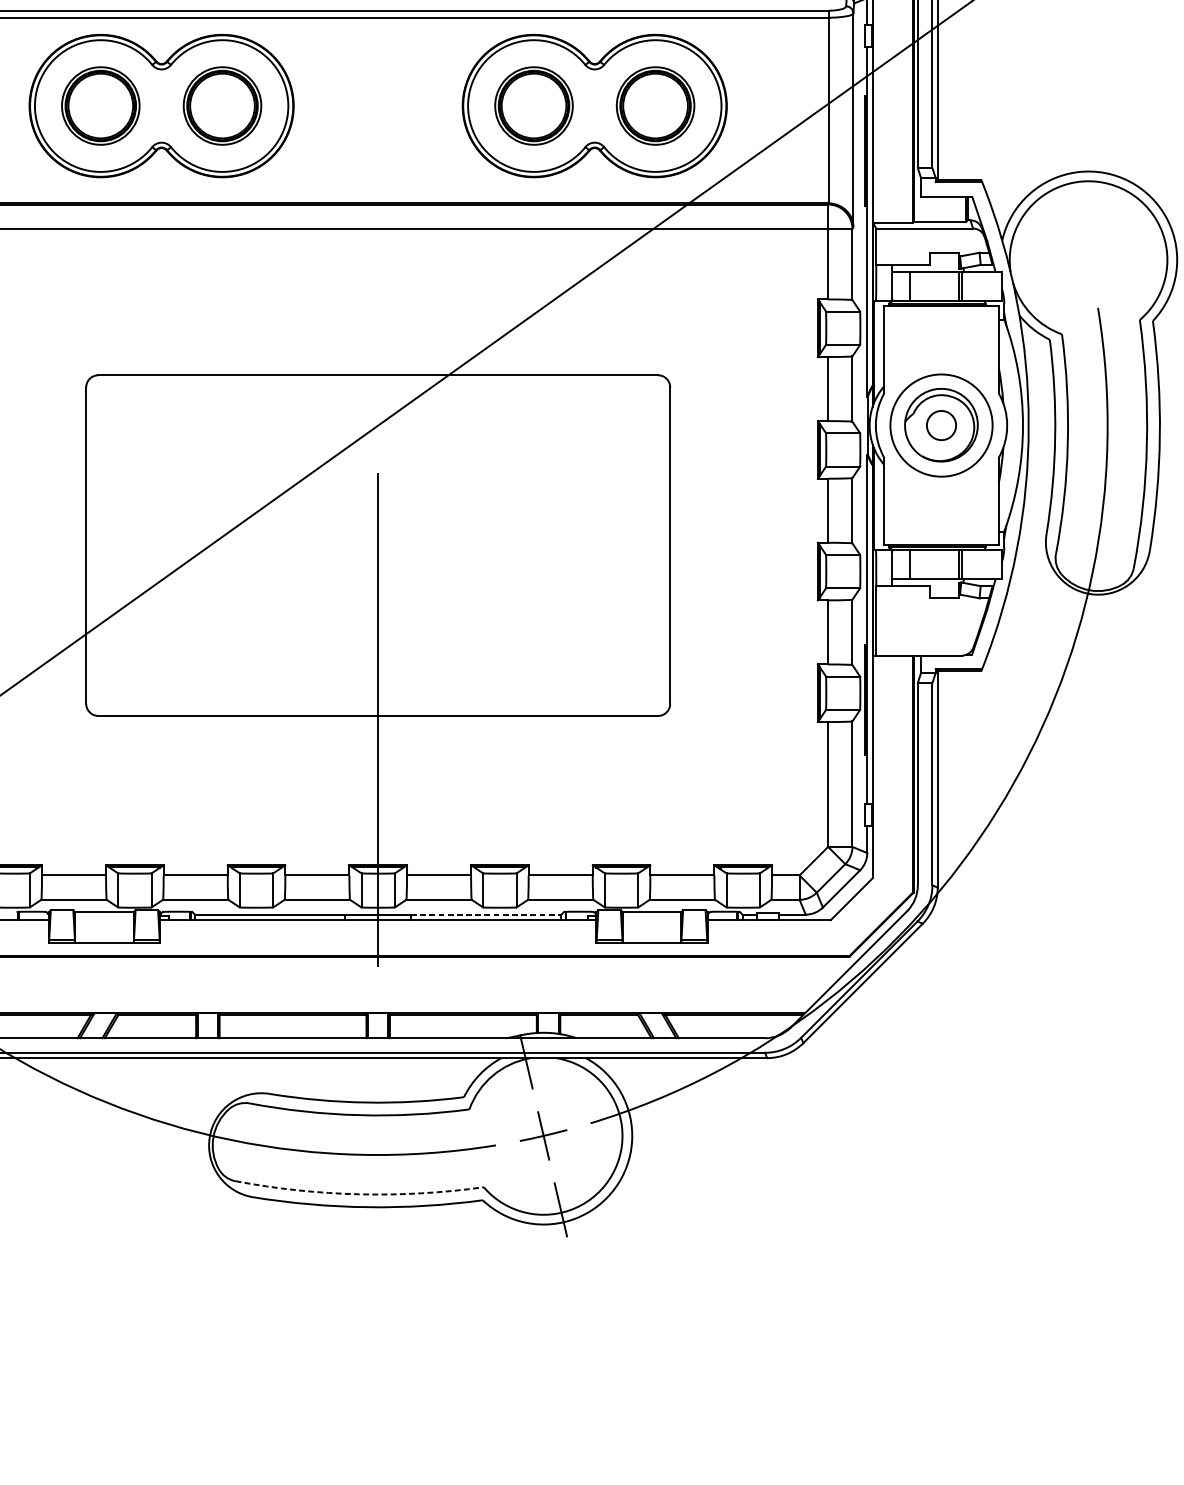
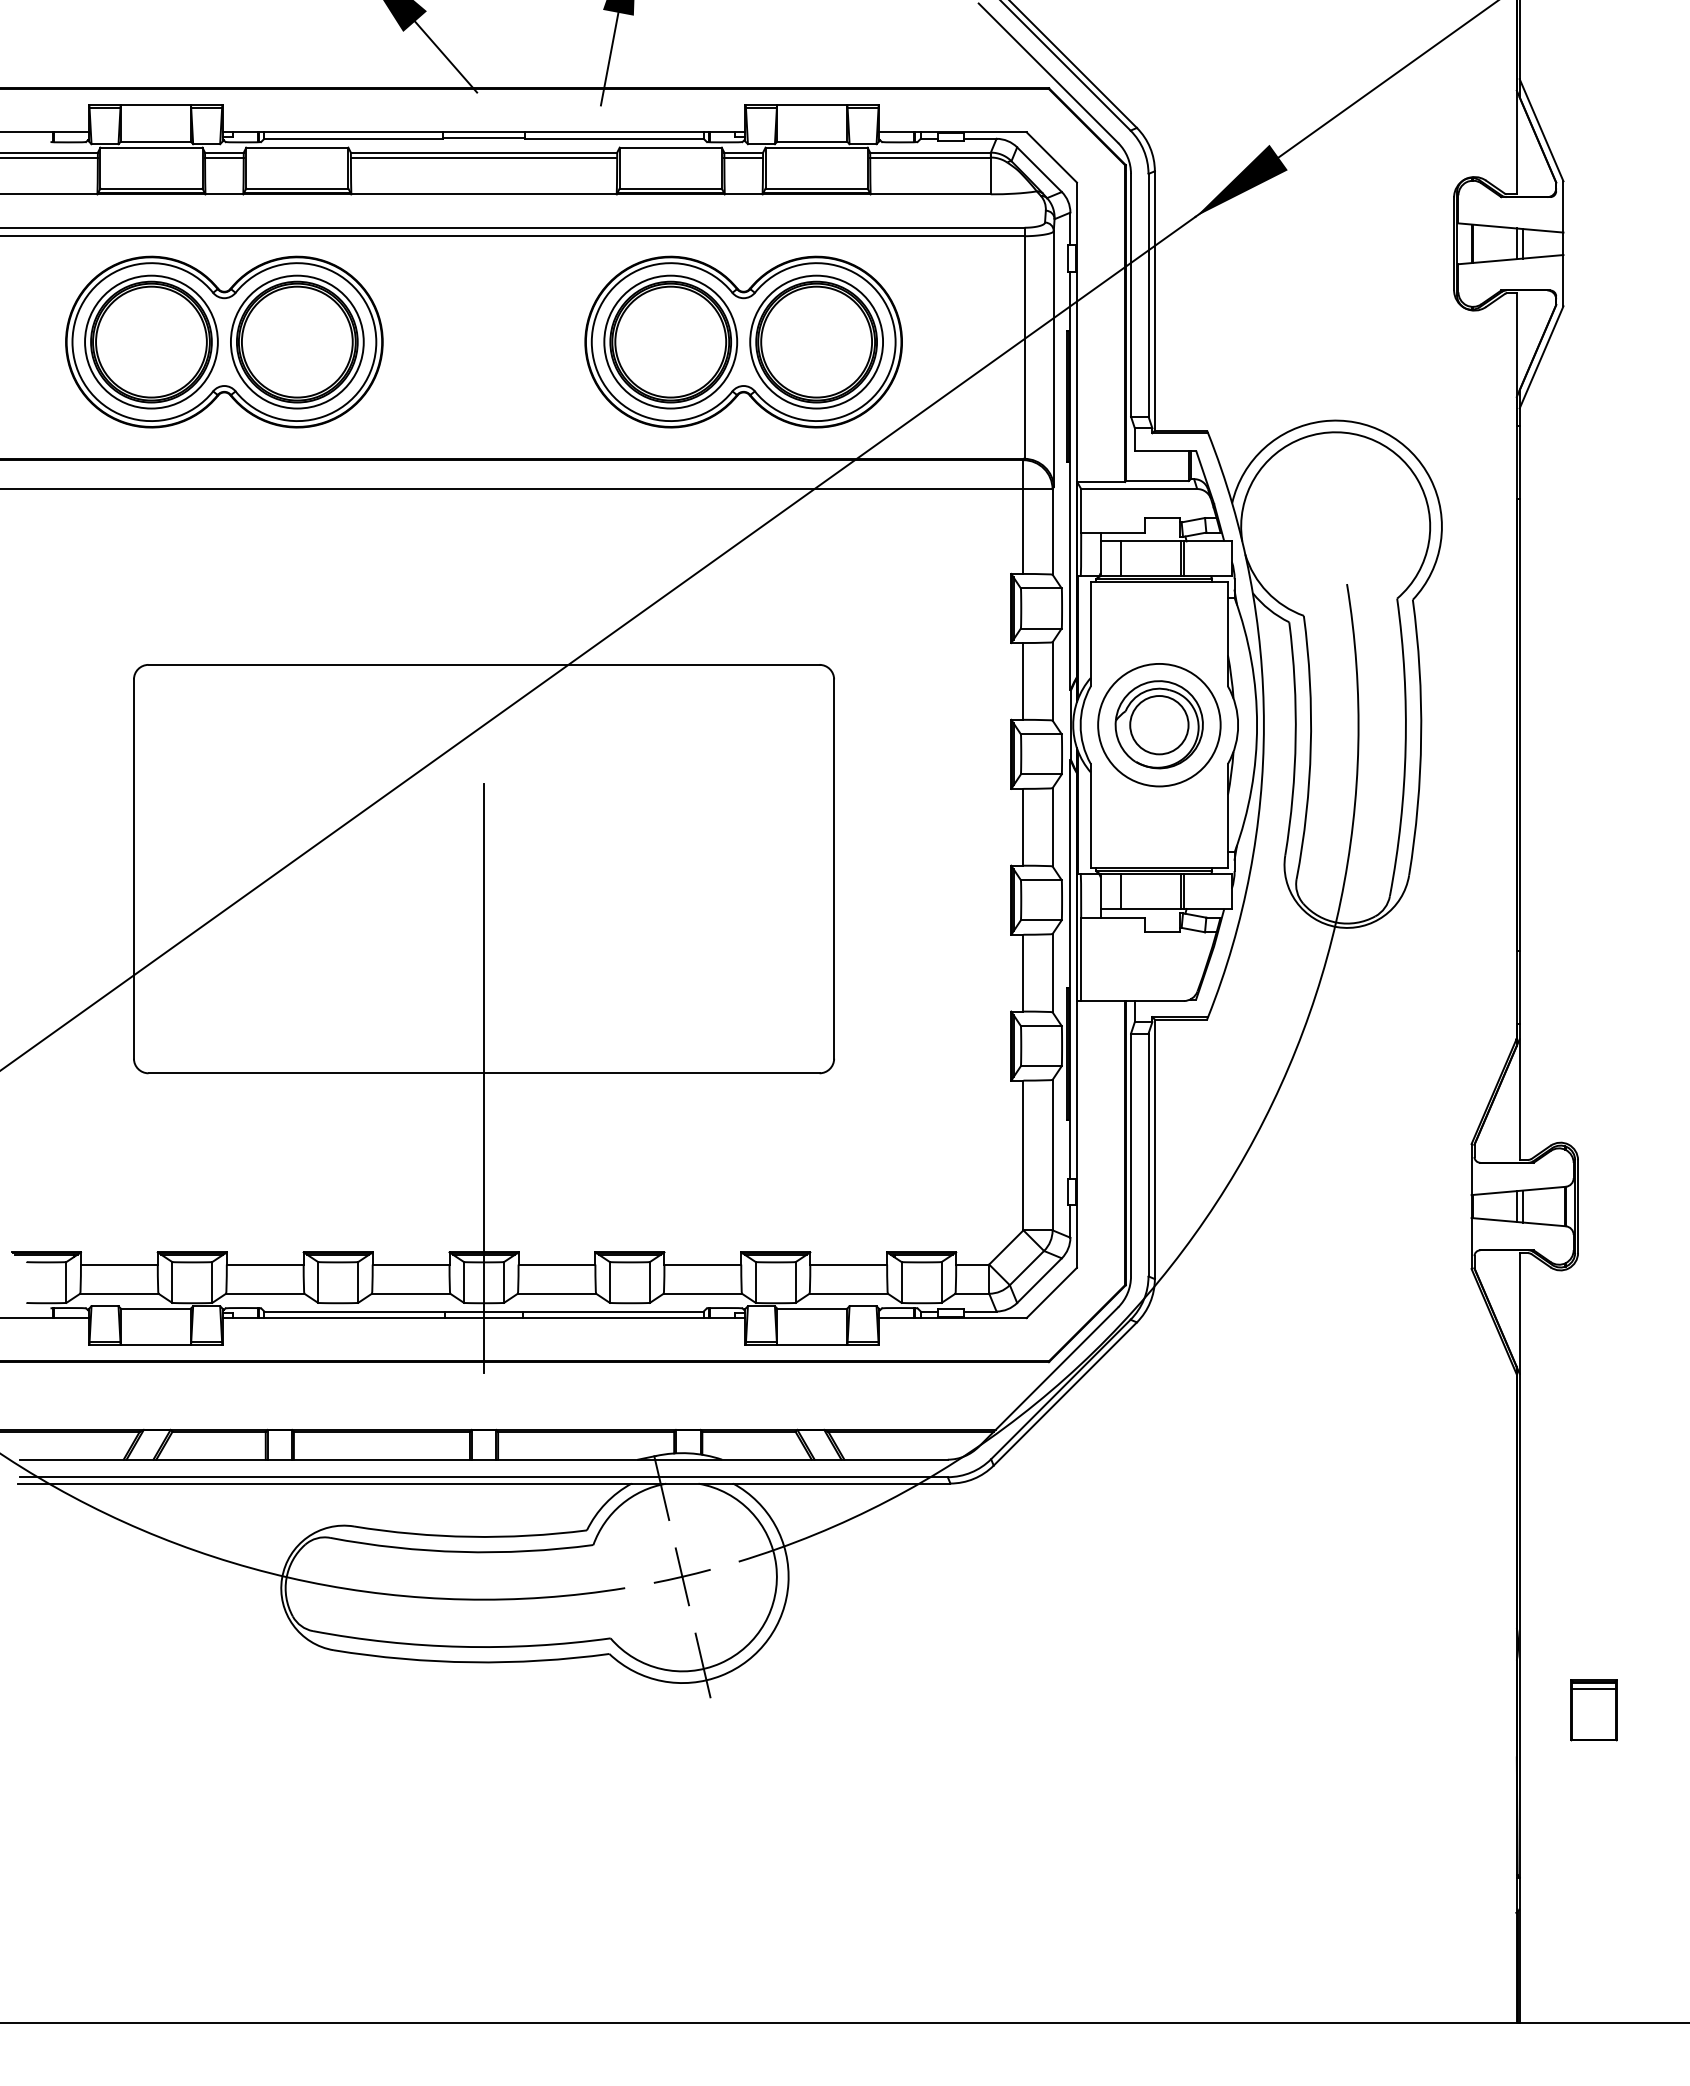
part: (100, 105) -> (151, 341), size x1.43
part: (222, 105) -> (297, 341), size x1.43
part: (533, 105) -> (670, 341), size x1.43
part: (655, 105) -> (816, 341), size x1.43
circle: (941, 425) -> (1159, 725), size x1.67
line: (487, 914) -> (614, 1311), dashed -> solid
arc: (359, 1194) -> (461, 1646), dashed -> solid

